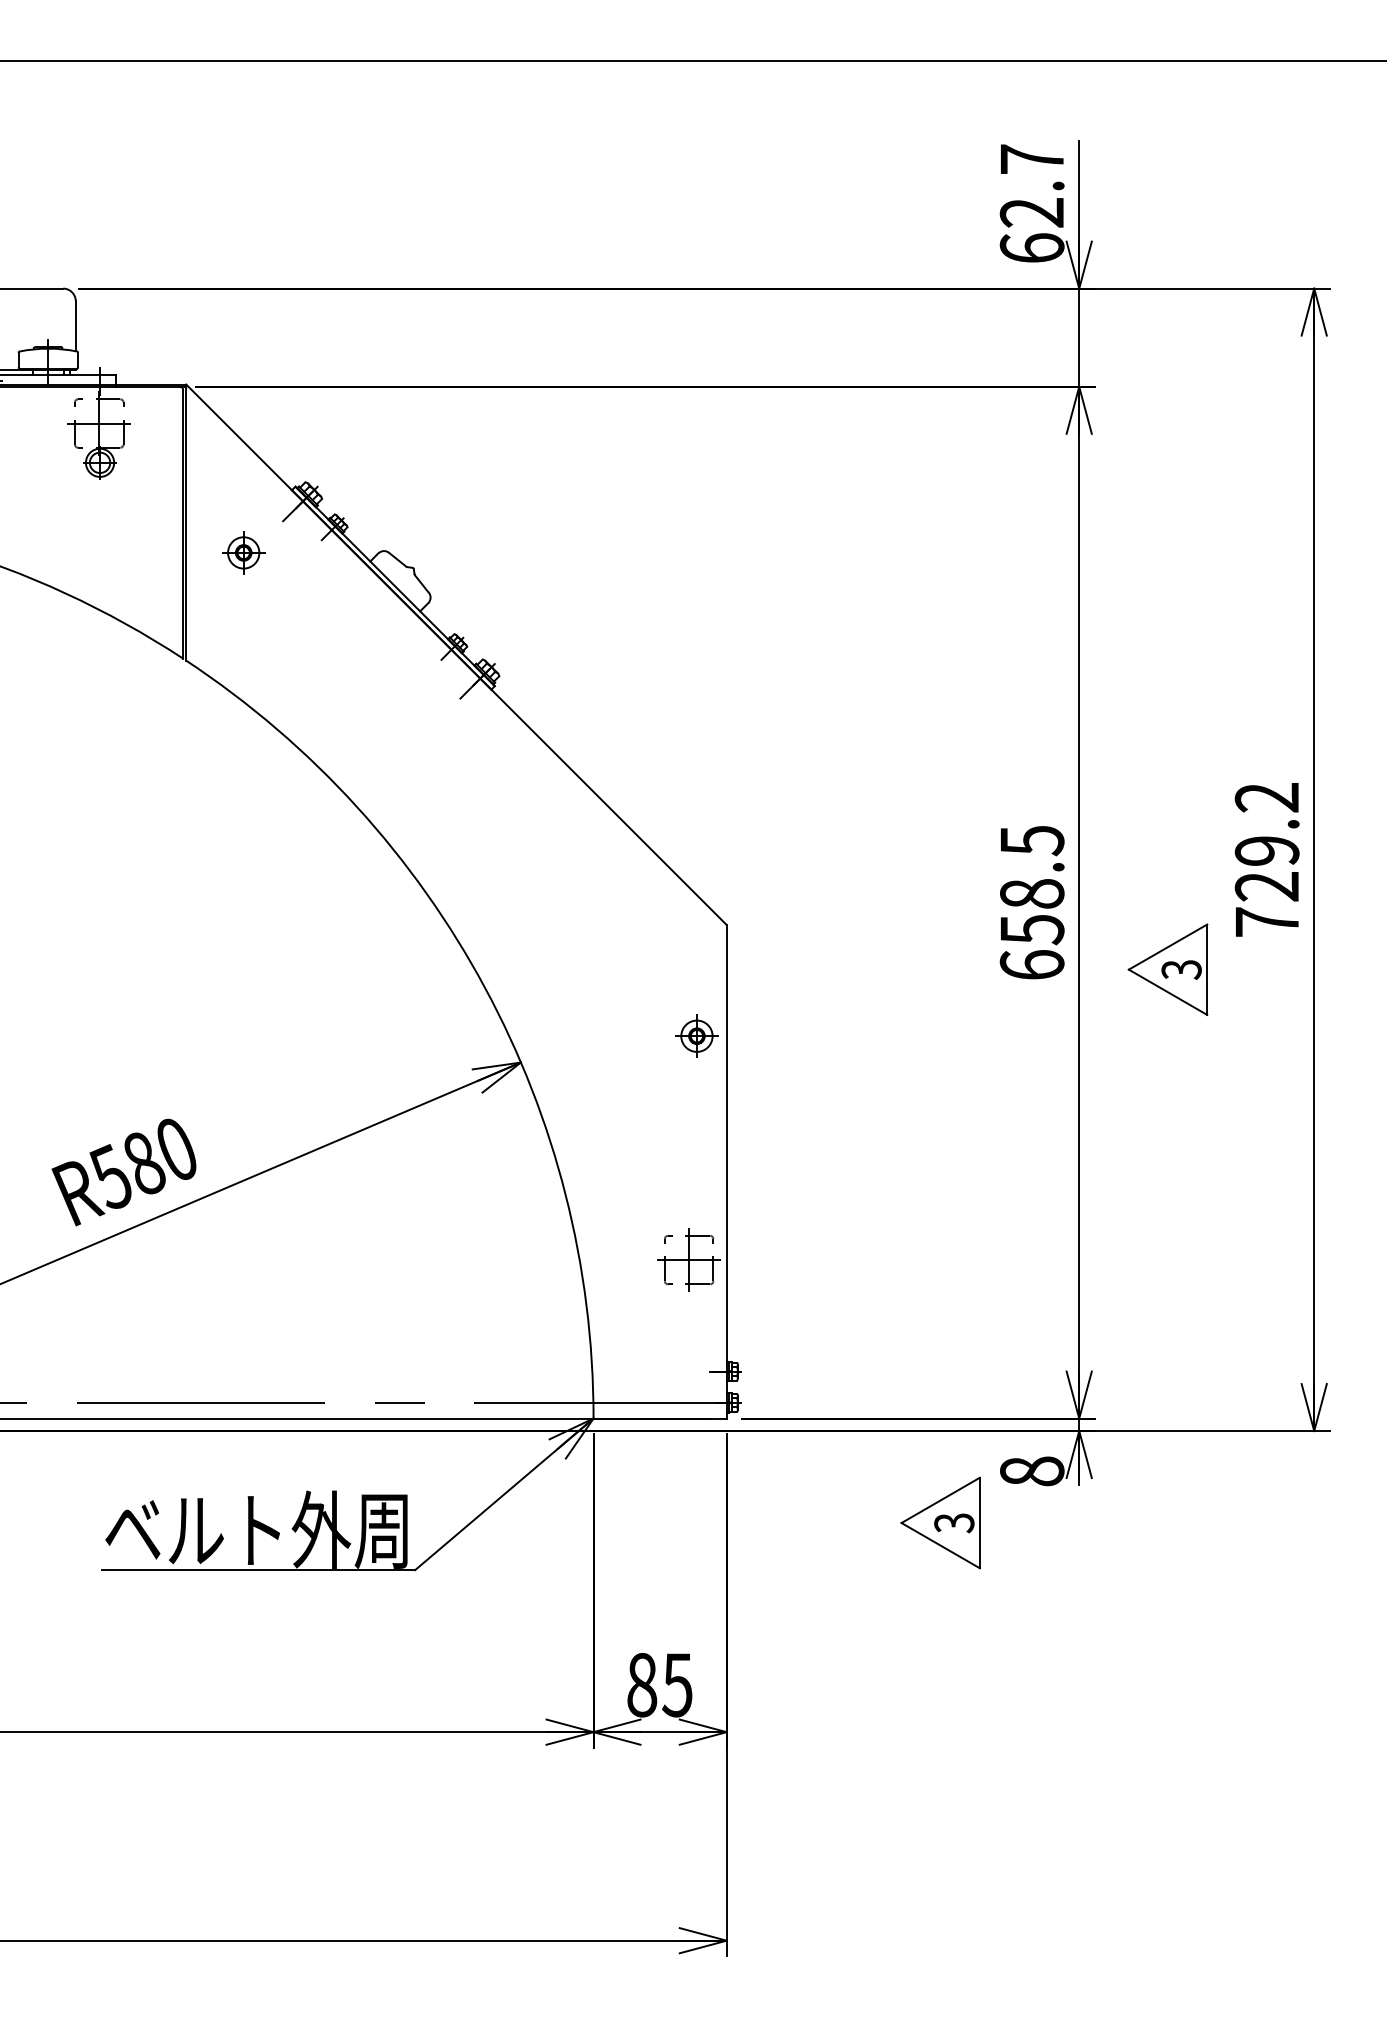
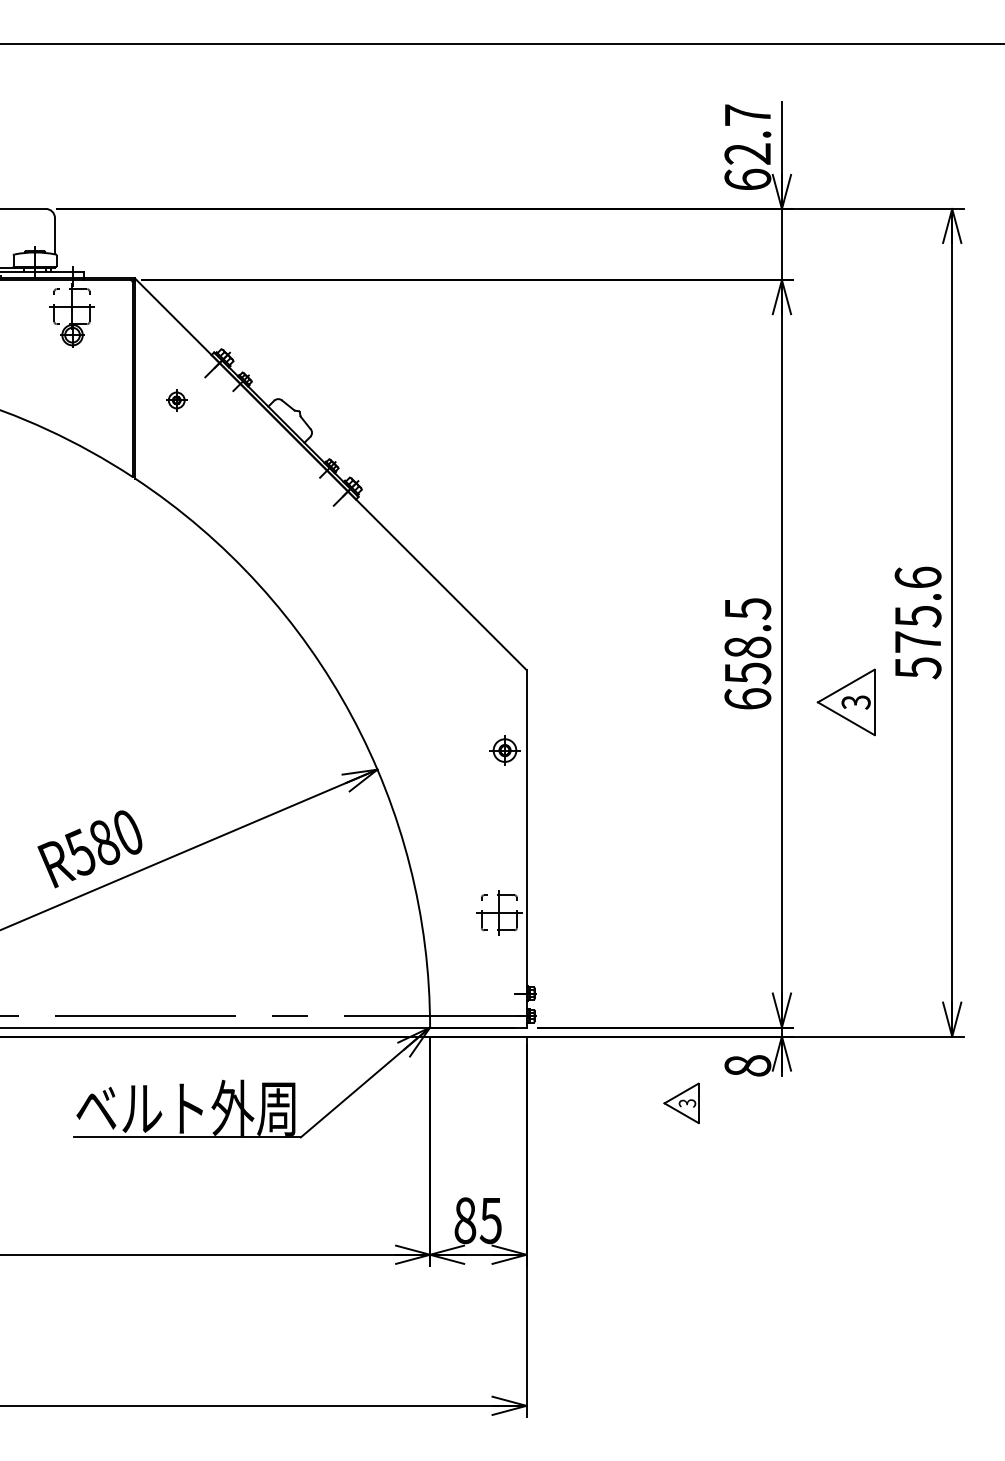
part: (243, 553) -> (176, 400), size x0.7
text: (1266, 859) -> (917, 622), 729.2 -> 575.6
part: (940, 1523) -> (681, 1103), size x0.6

